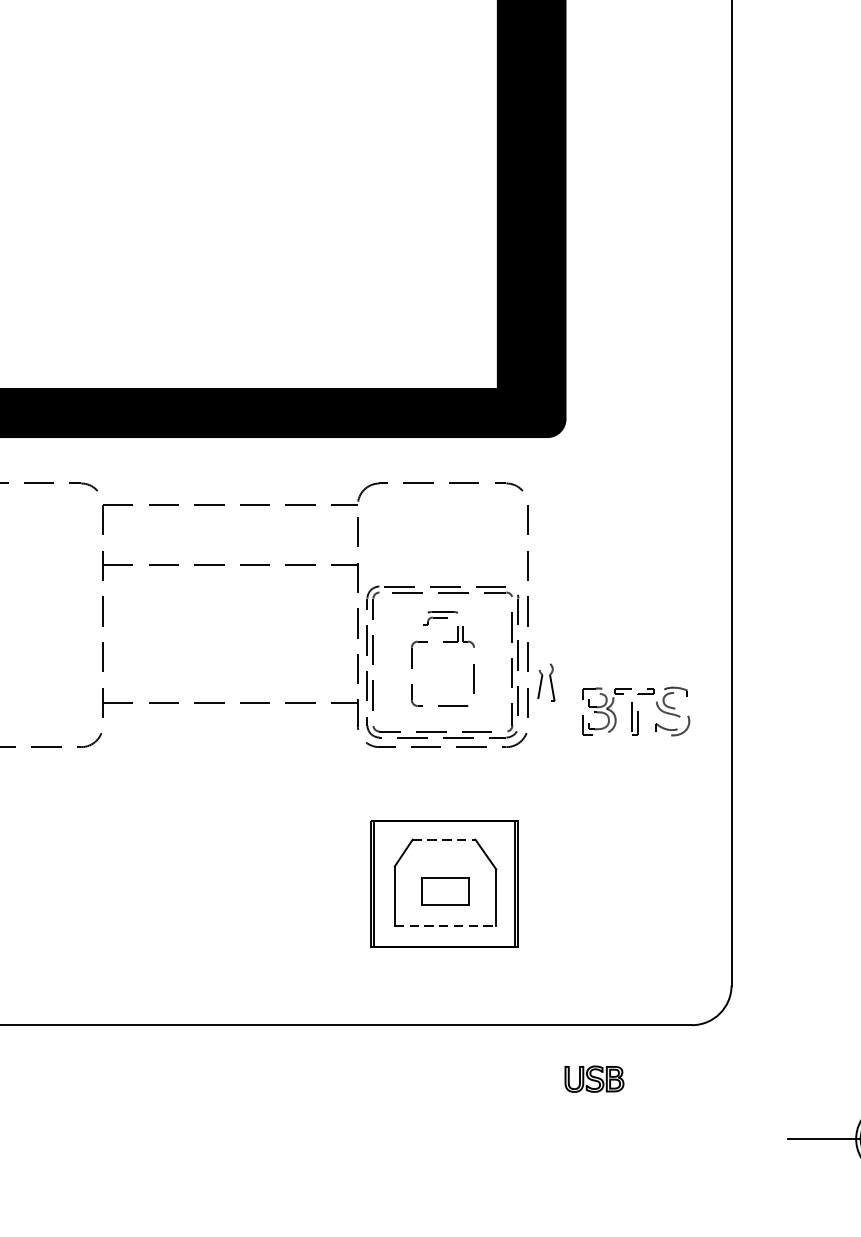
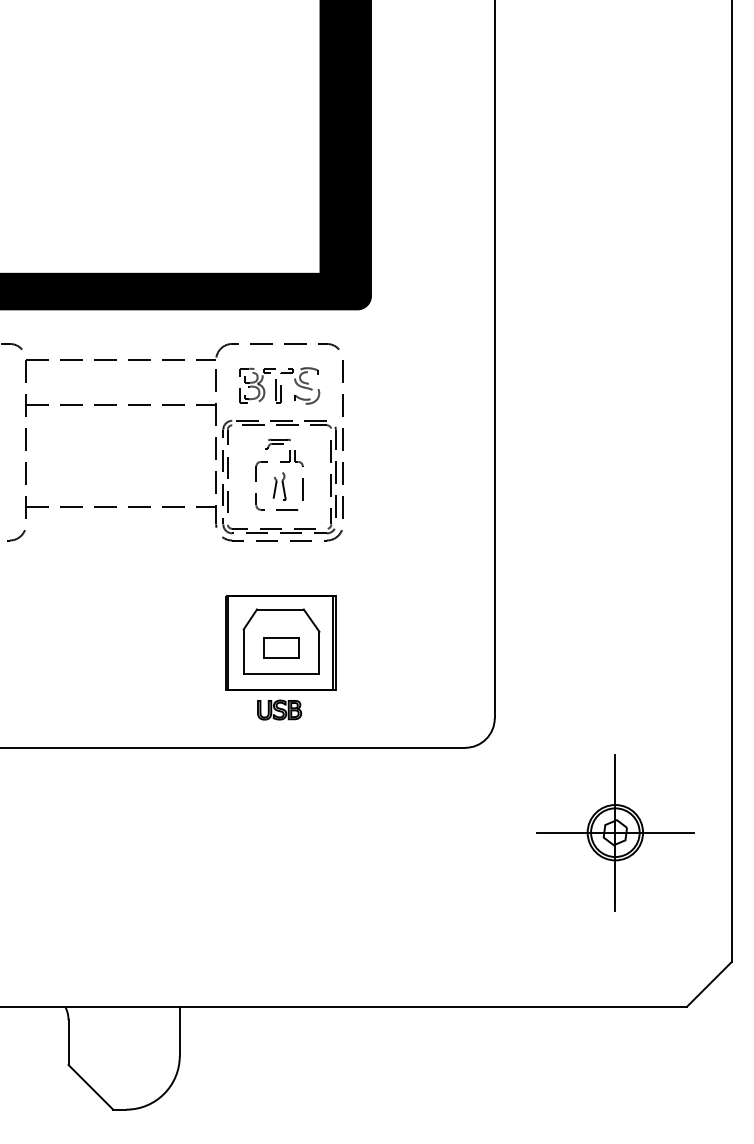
part: (546, 682) -> (279, 486), moved
part: (635, 710) -> (279, 385), moved
line: (444, 839) -> (280, 609), dashed -> solid
line: (445, 926) -> (281, 674), dashed -> solid
part: (594, 1078) -> (279, 709), moved

